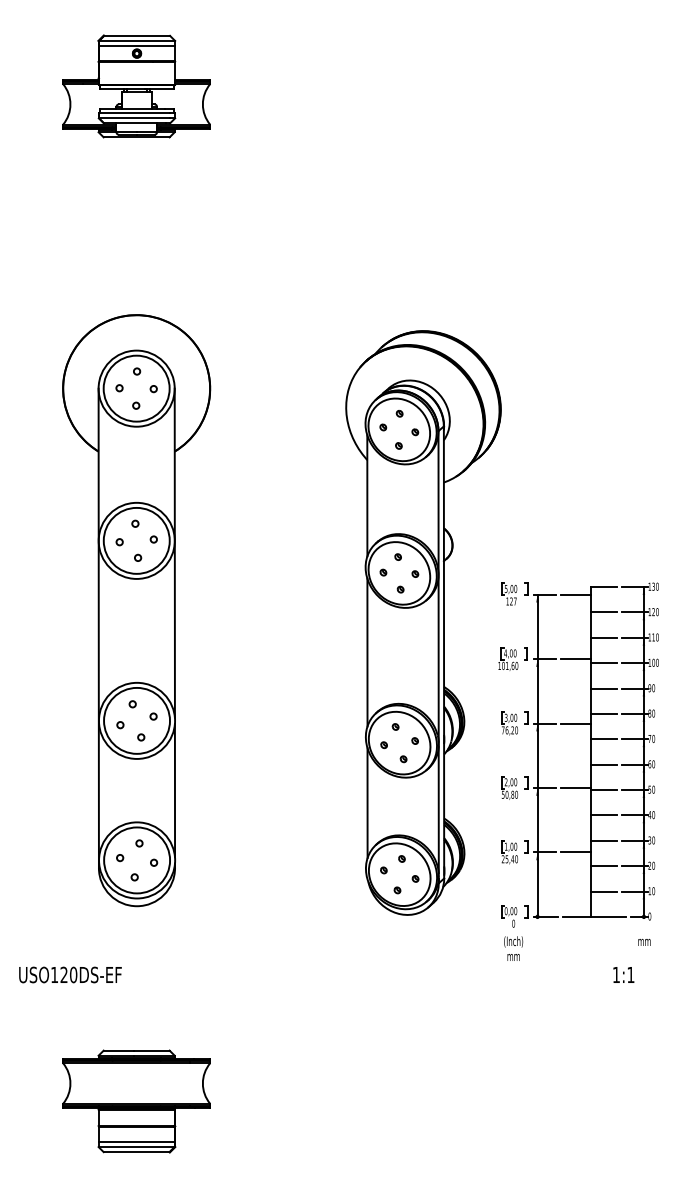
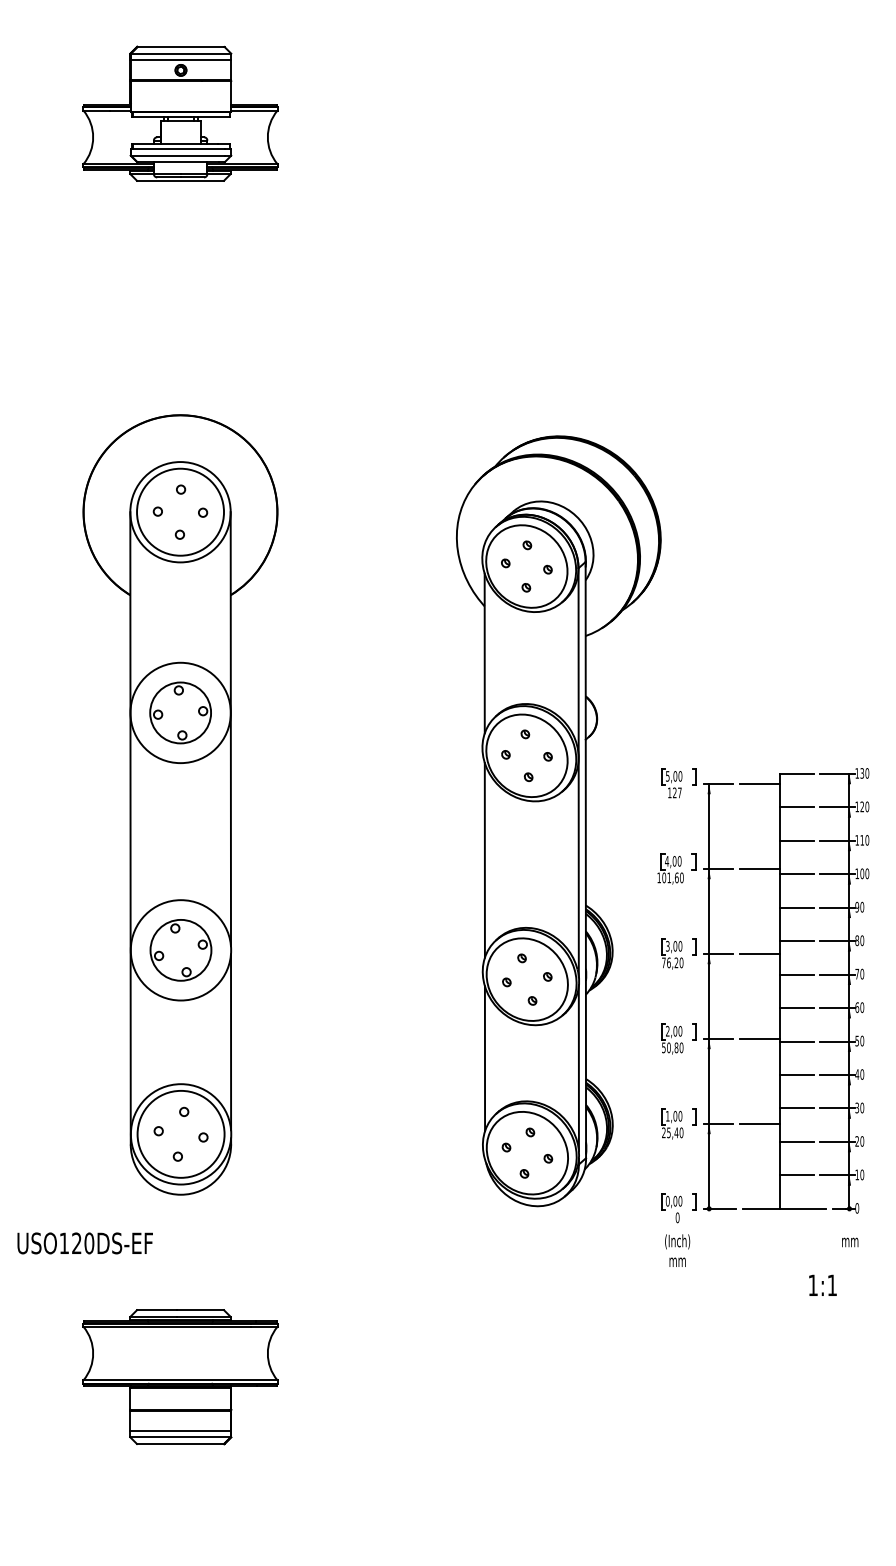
circle: (136, 540) -> (180, 712), size x0.7
circle: (136, 720) -> (180, 949), size x0.7
text: (69, 975) -> (84, 1243), moved
part: (136, 1101) -> (180, 1377), moved

